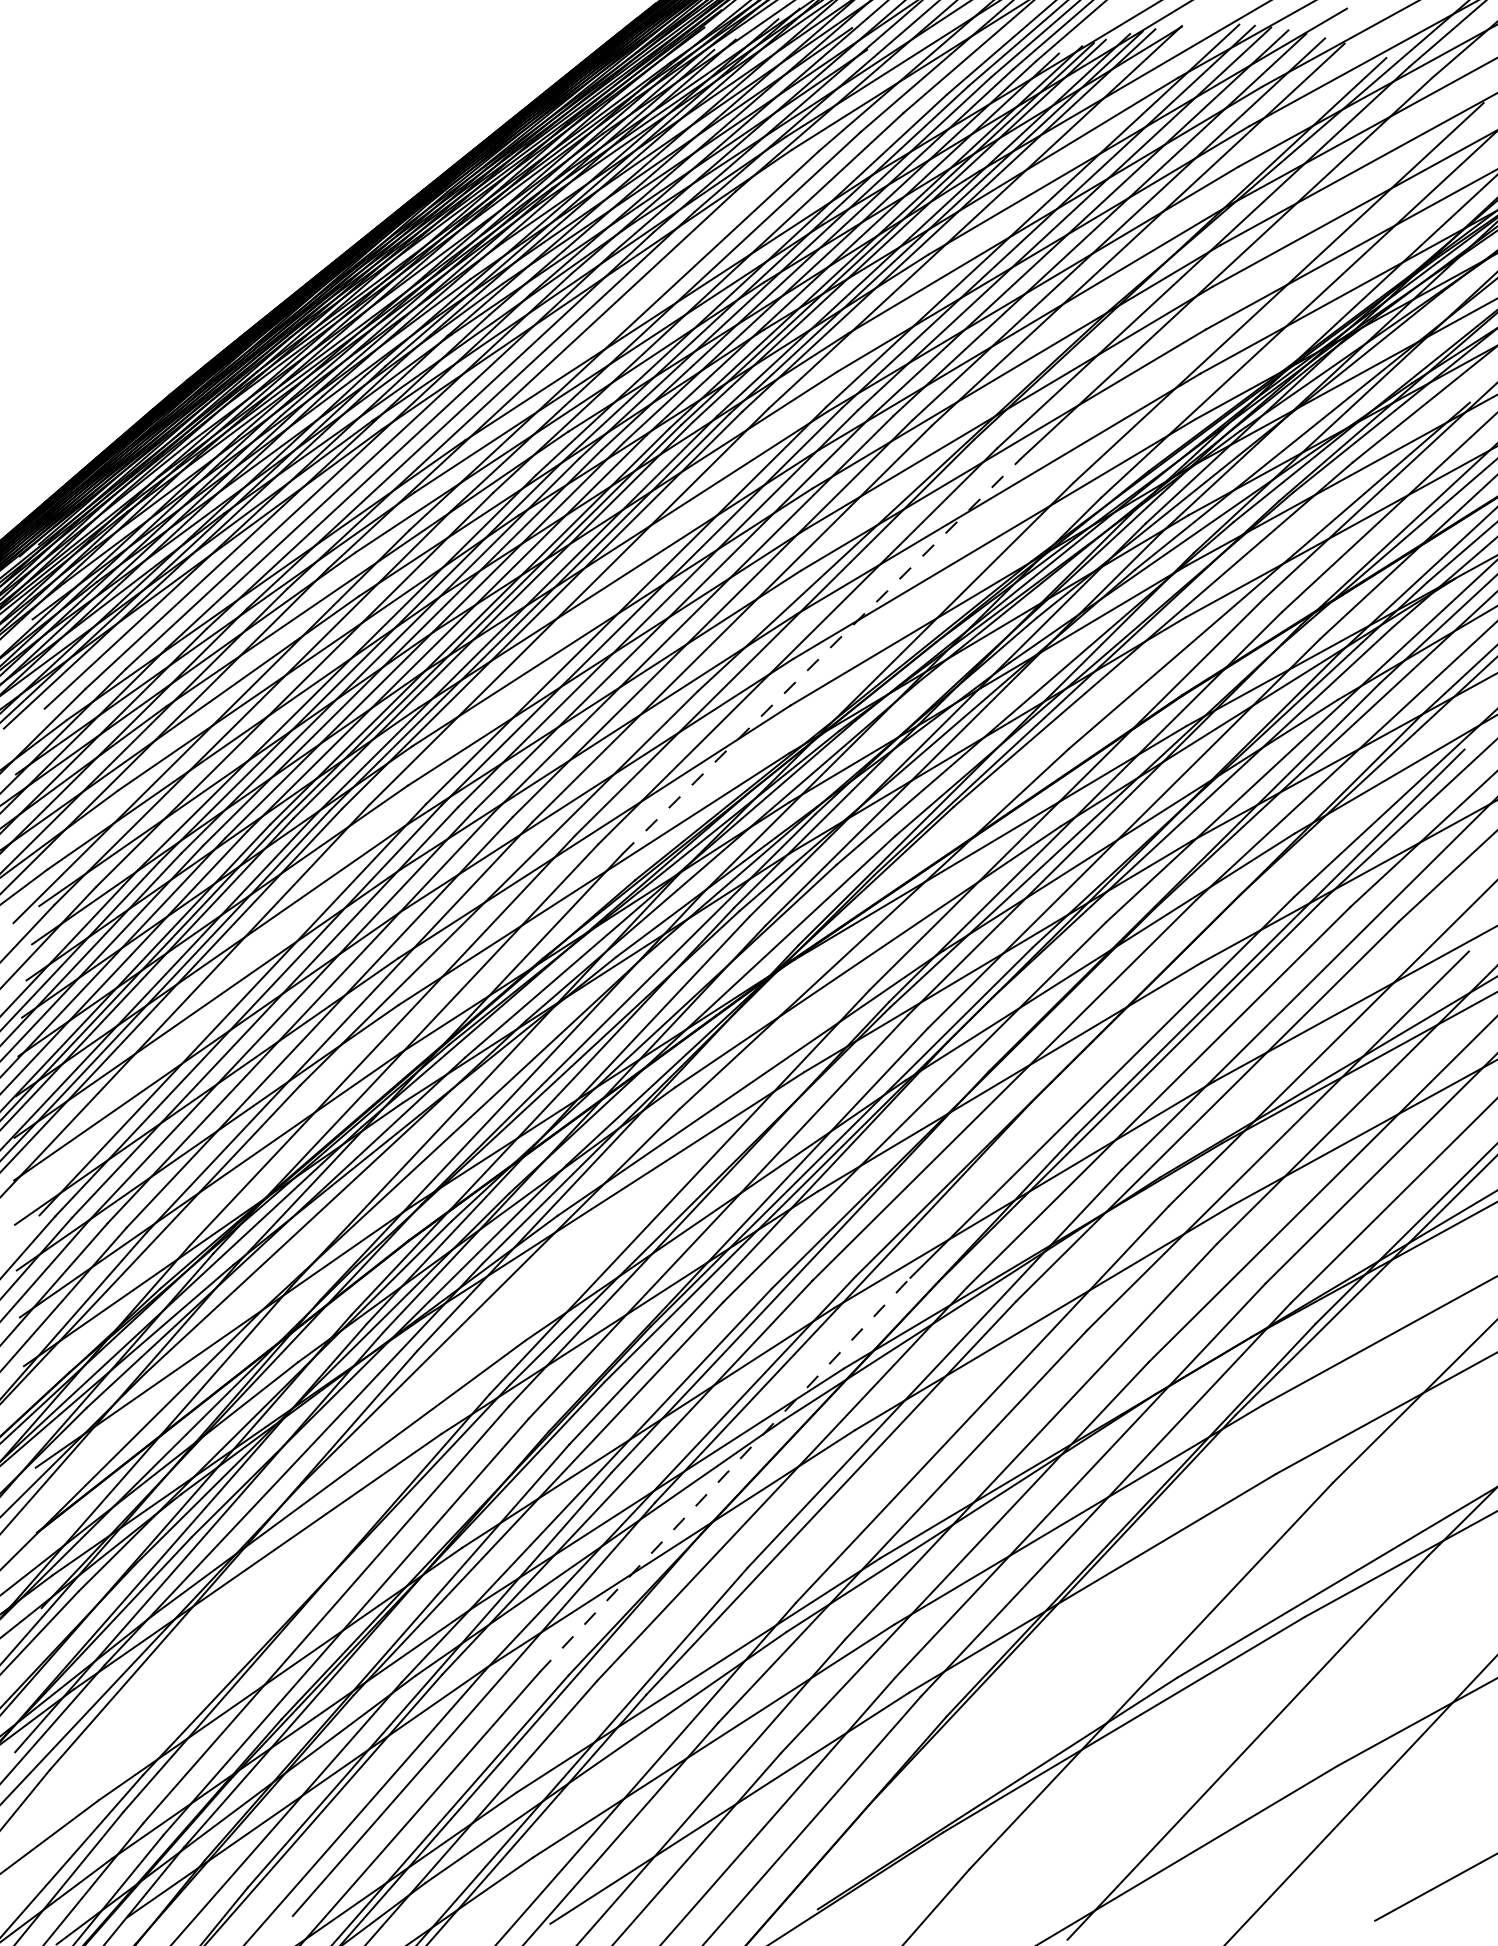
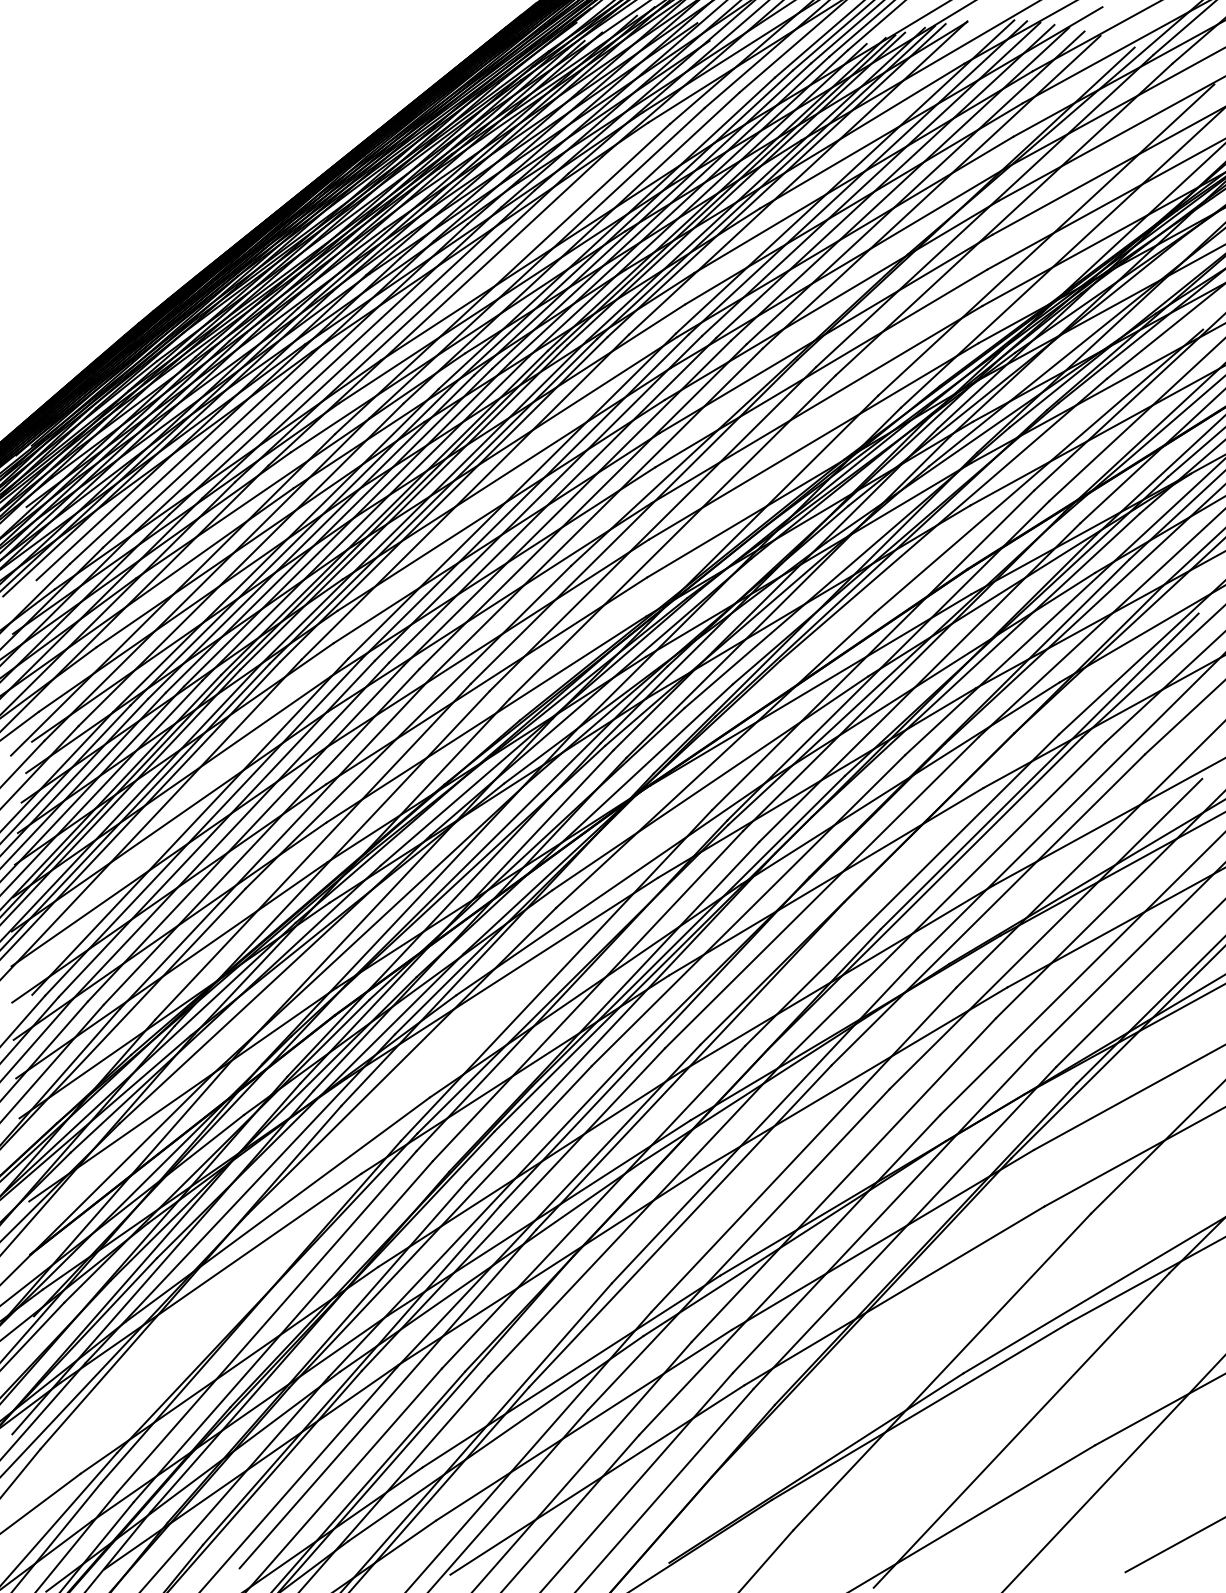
line: (821, 656) -> (672, 537), dashed -> solid
line: (725, 1474) -> (593, 1206), dashed -> solid

